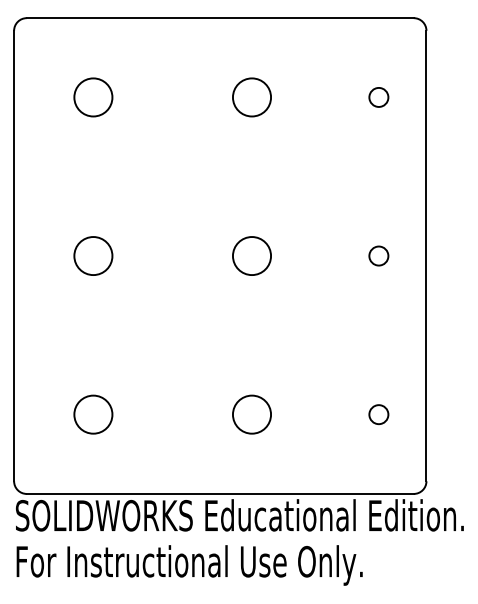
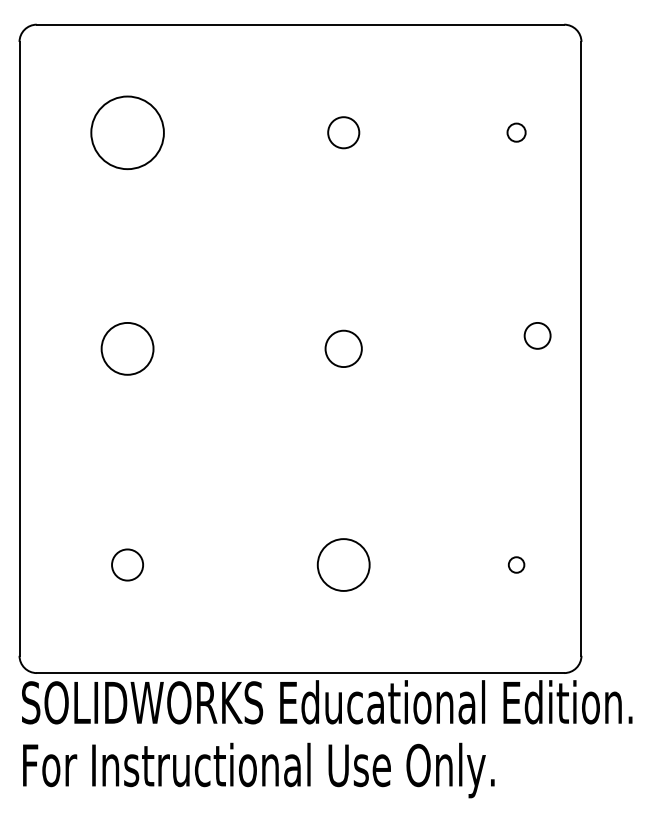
circle: (93, 97) -> (127, 132), size x1.4
circle: (251, 97) -> (343, 132), size x0.6
circle: (378, 97) -> (516, 132), size x0.7
circle: (251, 255) -> (343, 348), size x0.7
circle: (378, 255) -> (537, 335), moved
circle: (93, 414) -> (127, 564), size x0.6
circle: (378, 414) -> (516, 564), size x0.6

